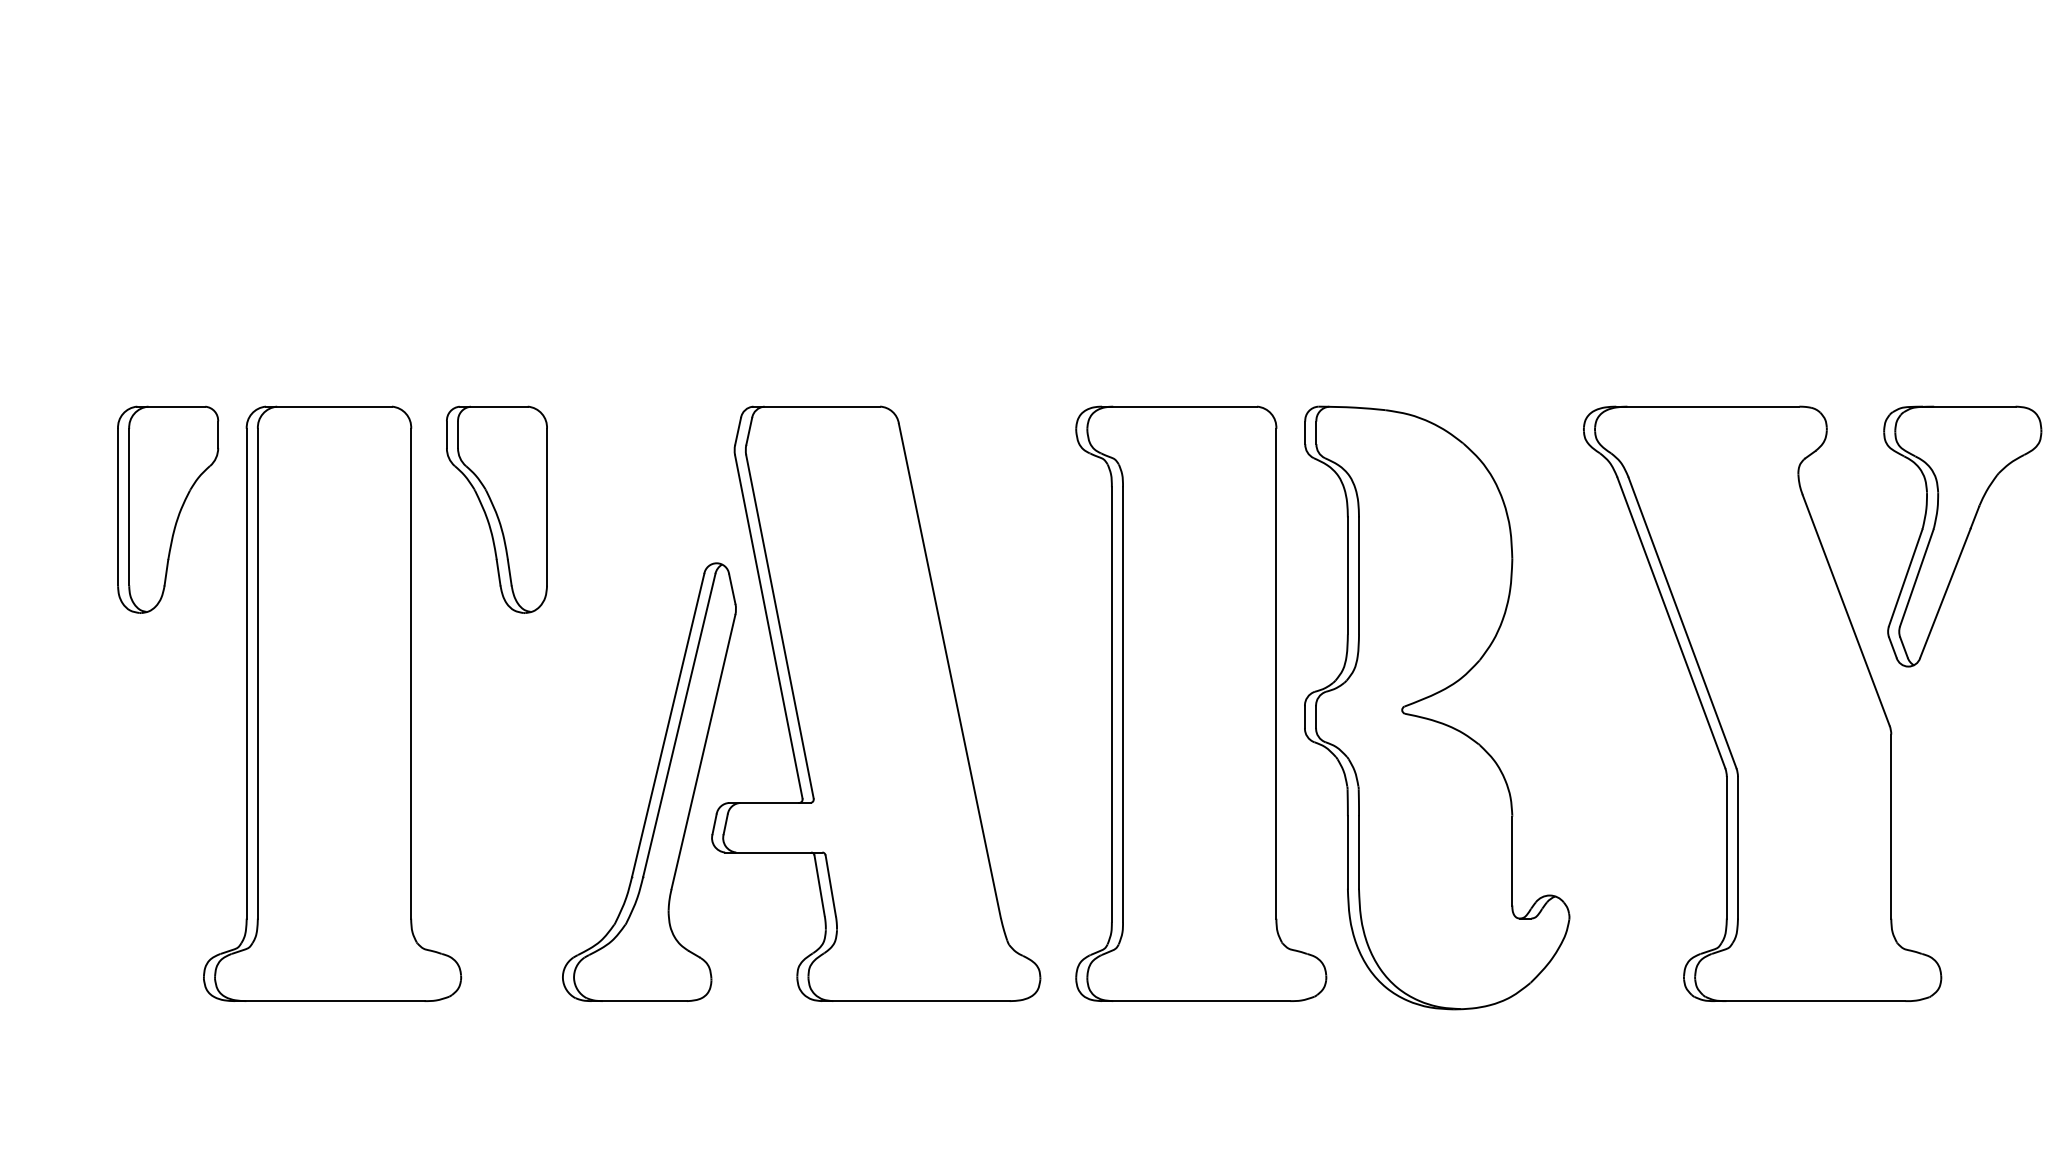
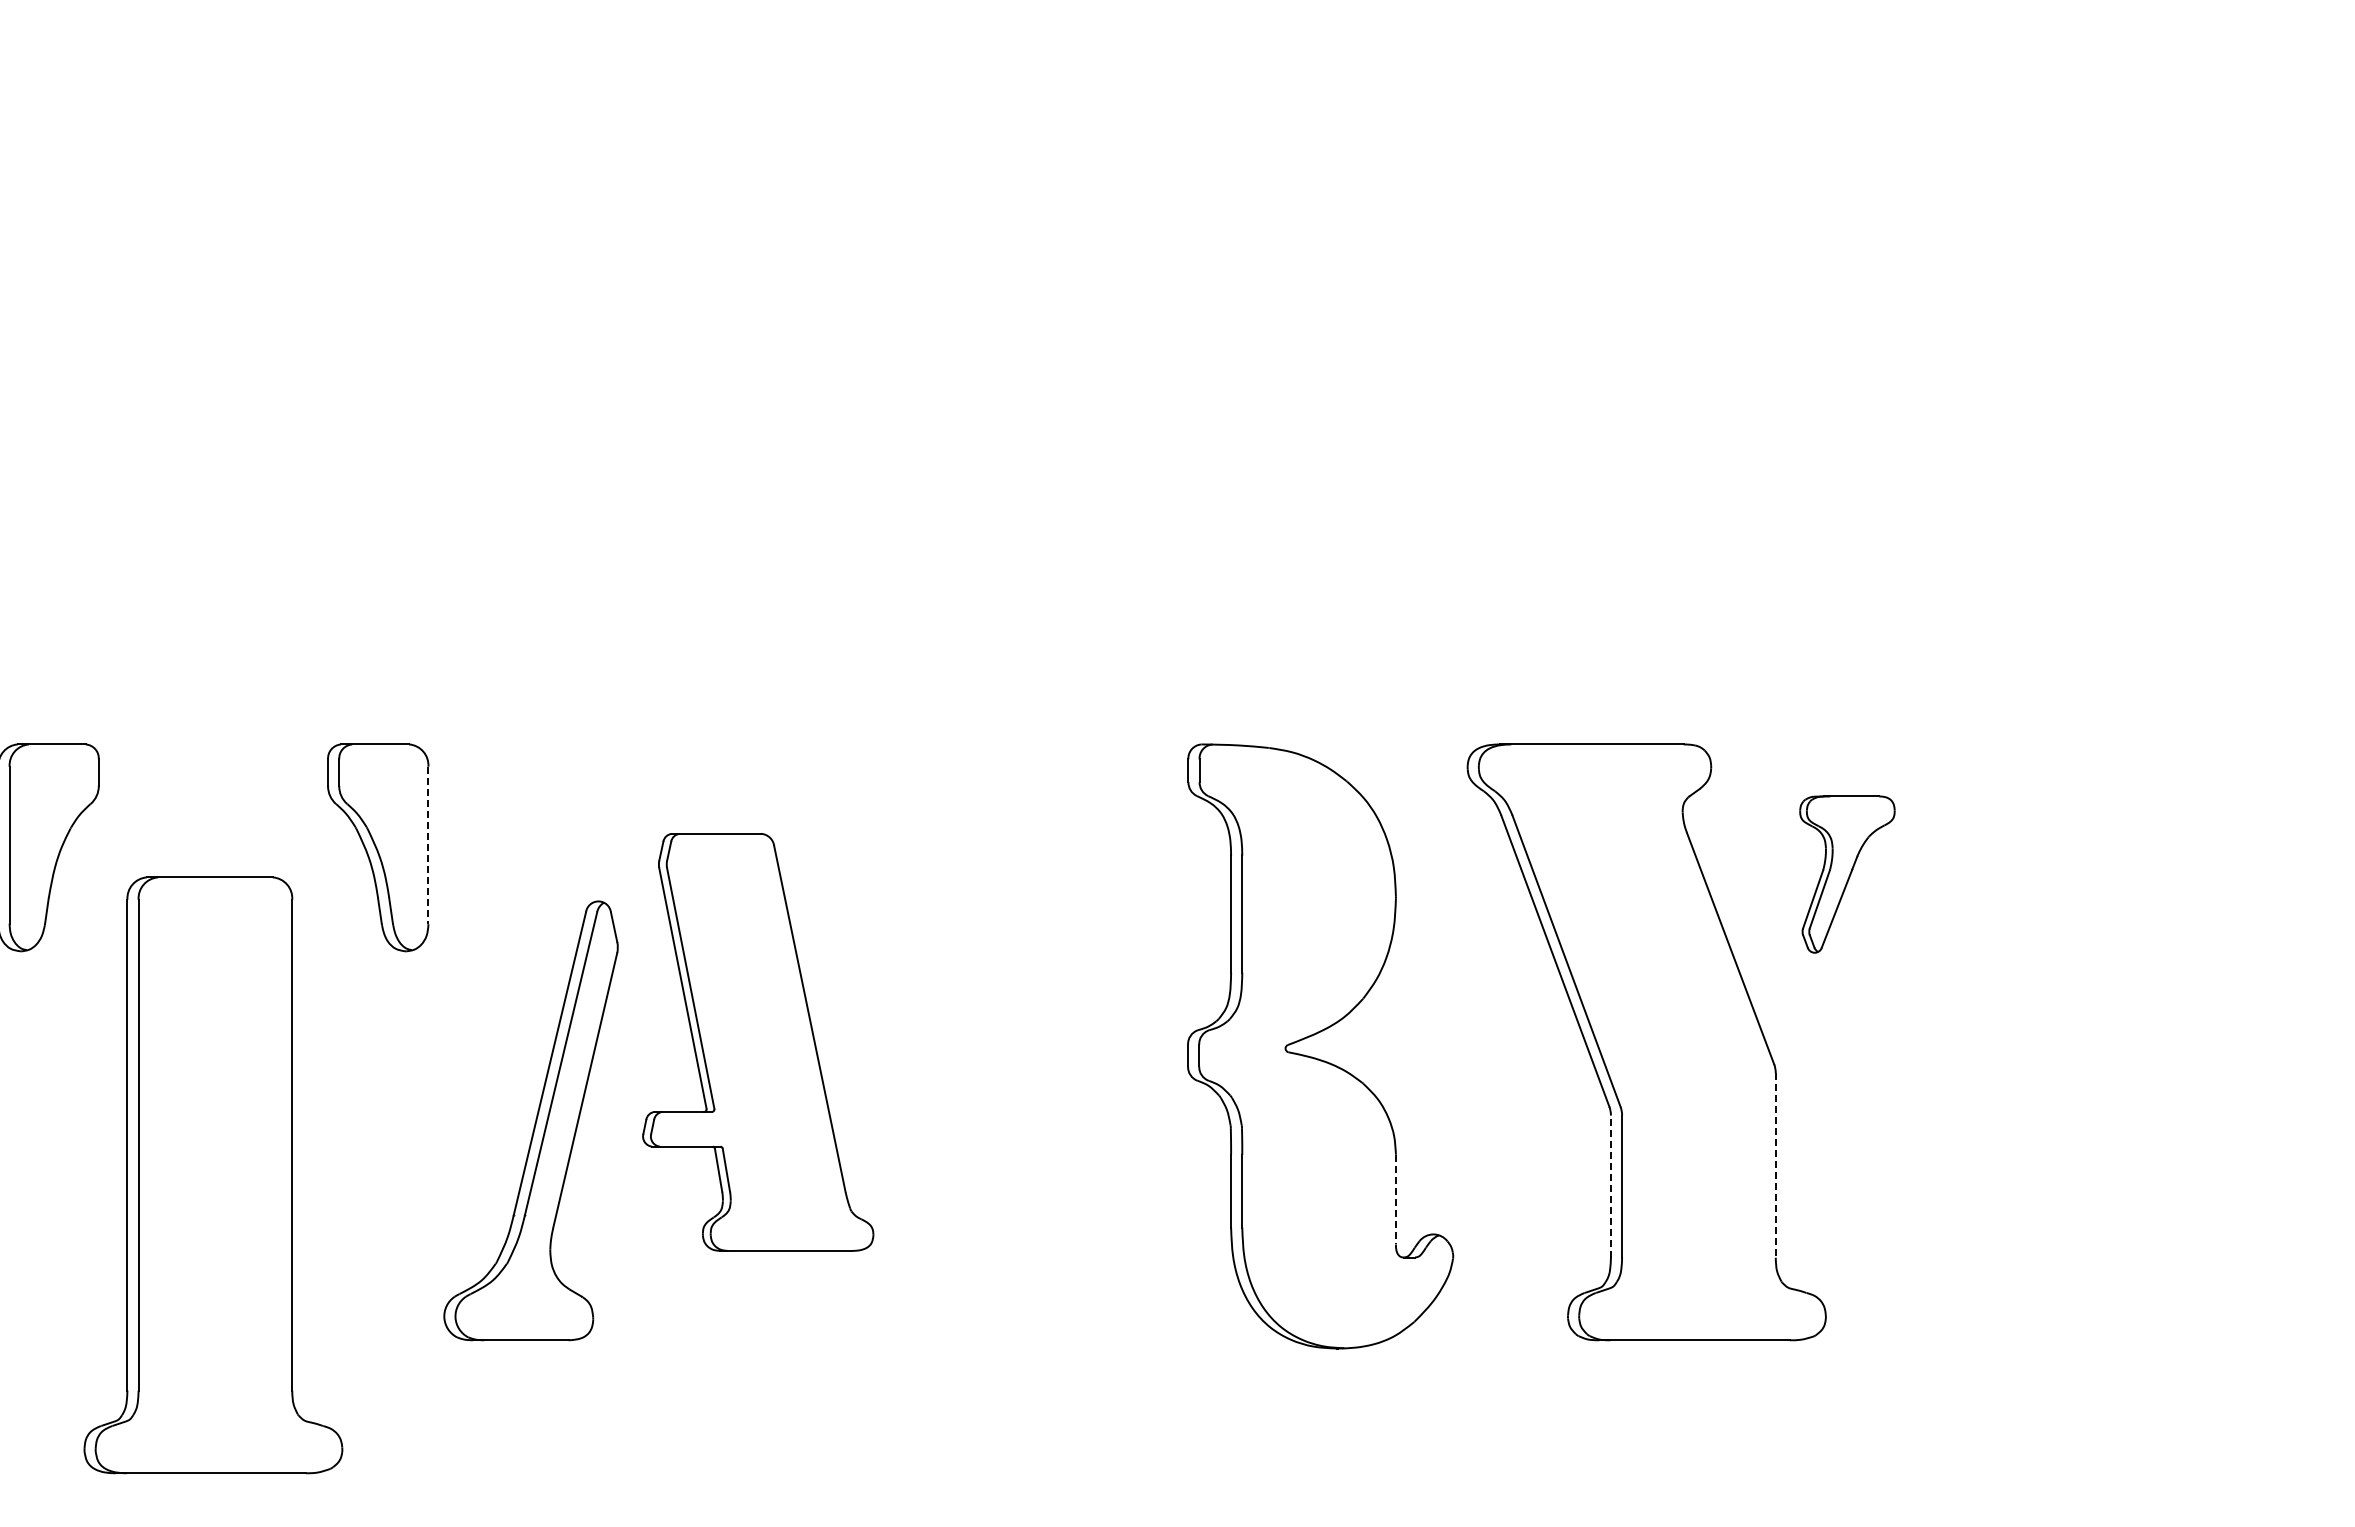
line: (547, 507) -> (428, 845), solid -> dashed
part: (1962, 536) -> (1847, 874), size x0.6
part: (332, 704) -> (213, 1175), moved
part: (875, 704) -> (757, 1042), size x0.7
part: (1200, 704) -> (1083, 1042), removed
line: (1891, 826) -> (1775, 1165), solid -> dashed
line: (1726, 847) -> (1610, 1186), solid -> dashed
line: (1511, 860) -> (1395, 1199), solid -> dashed

